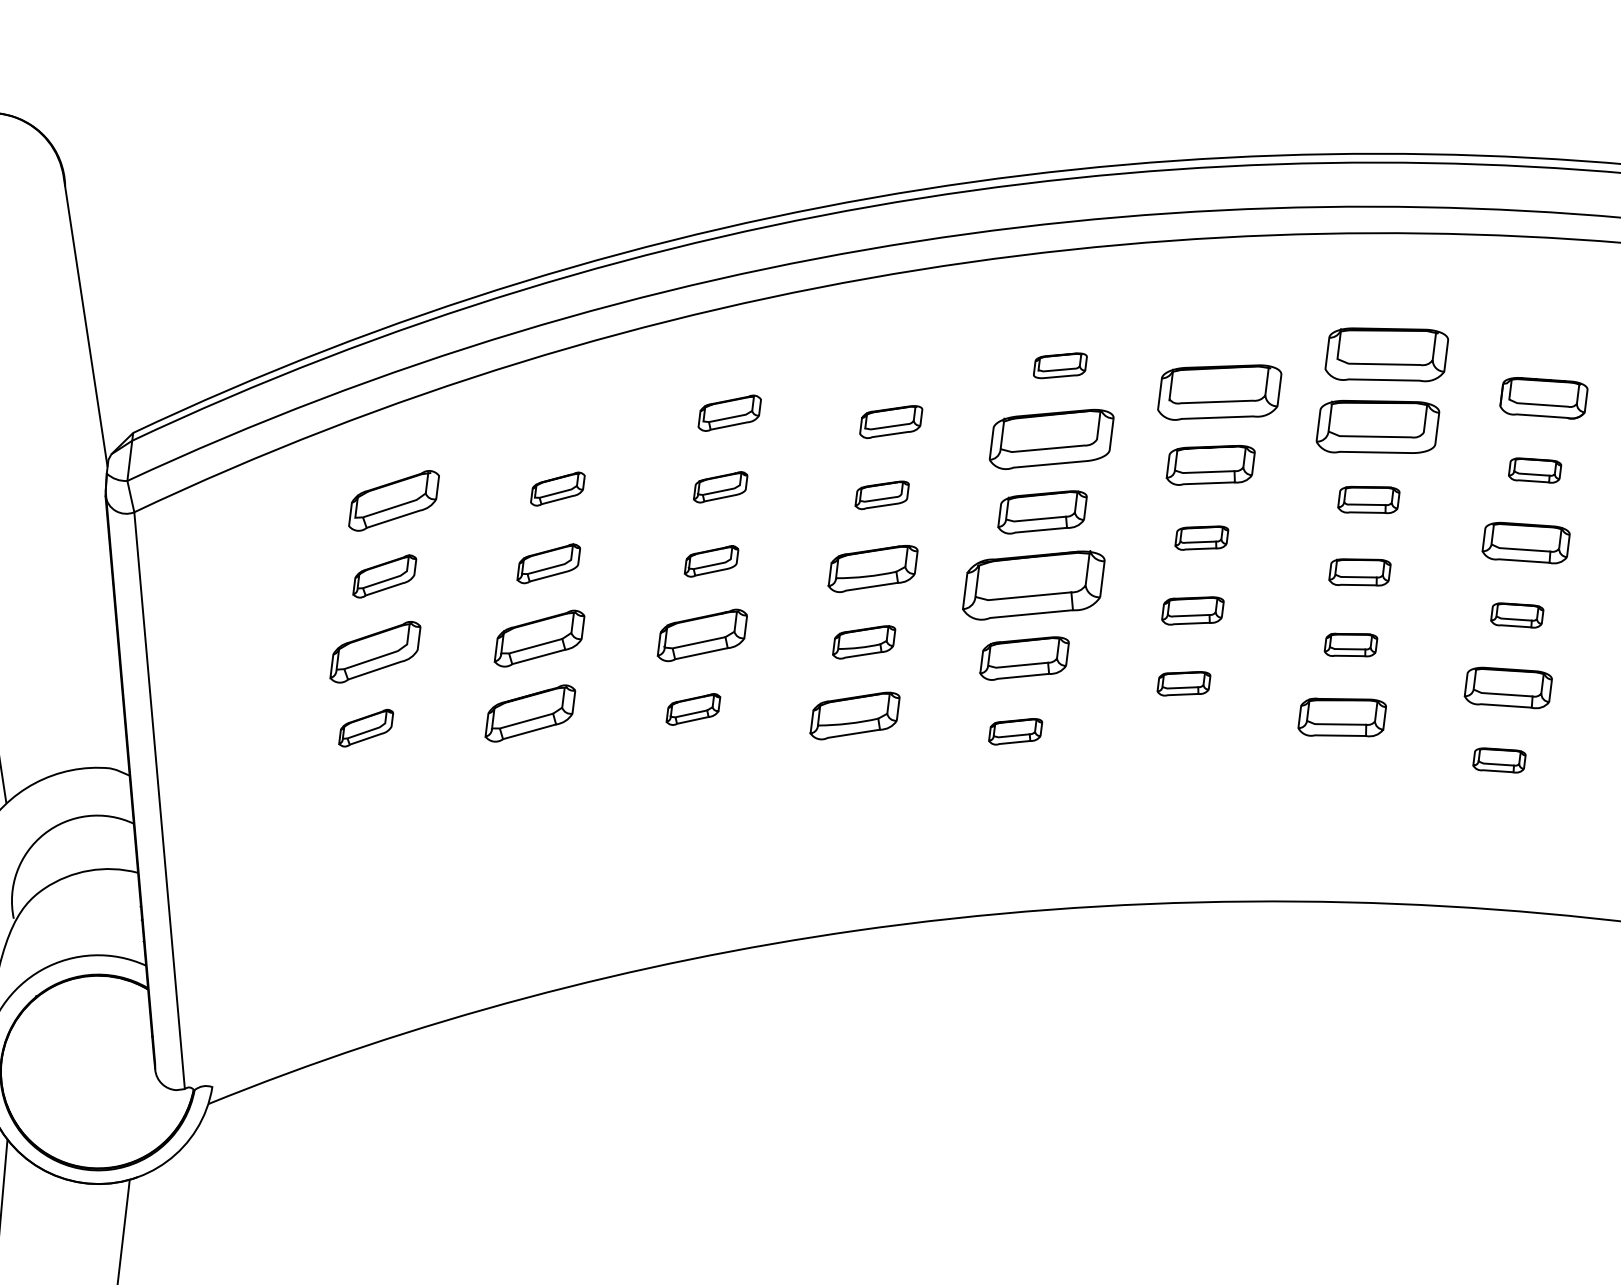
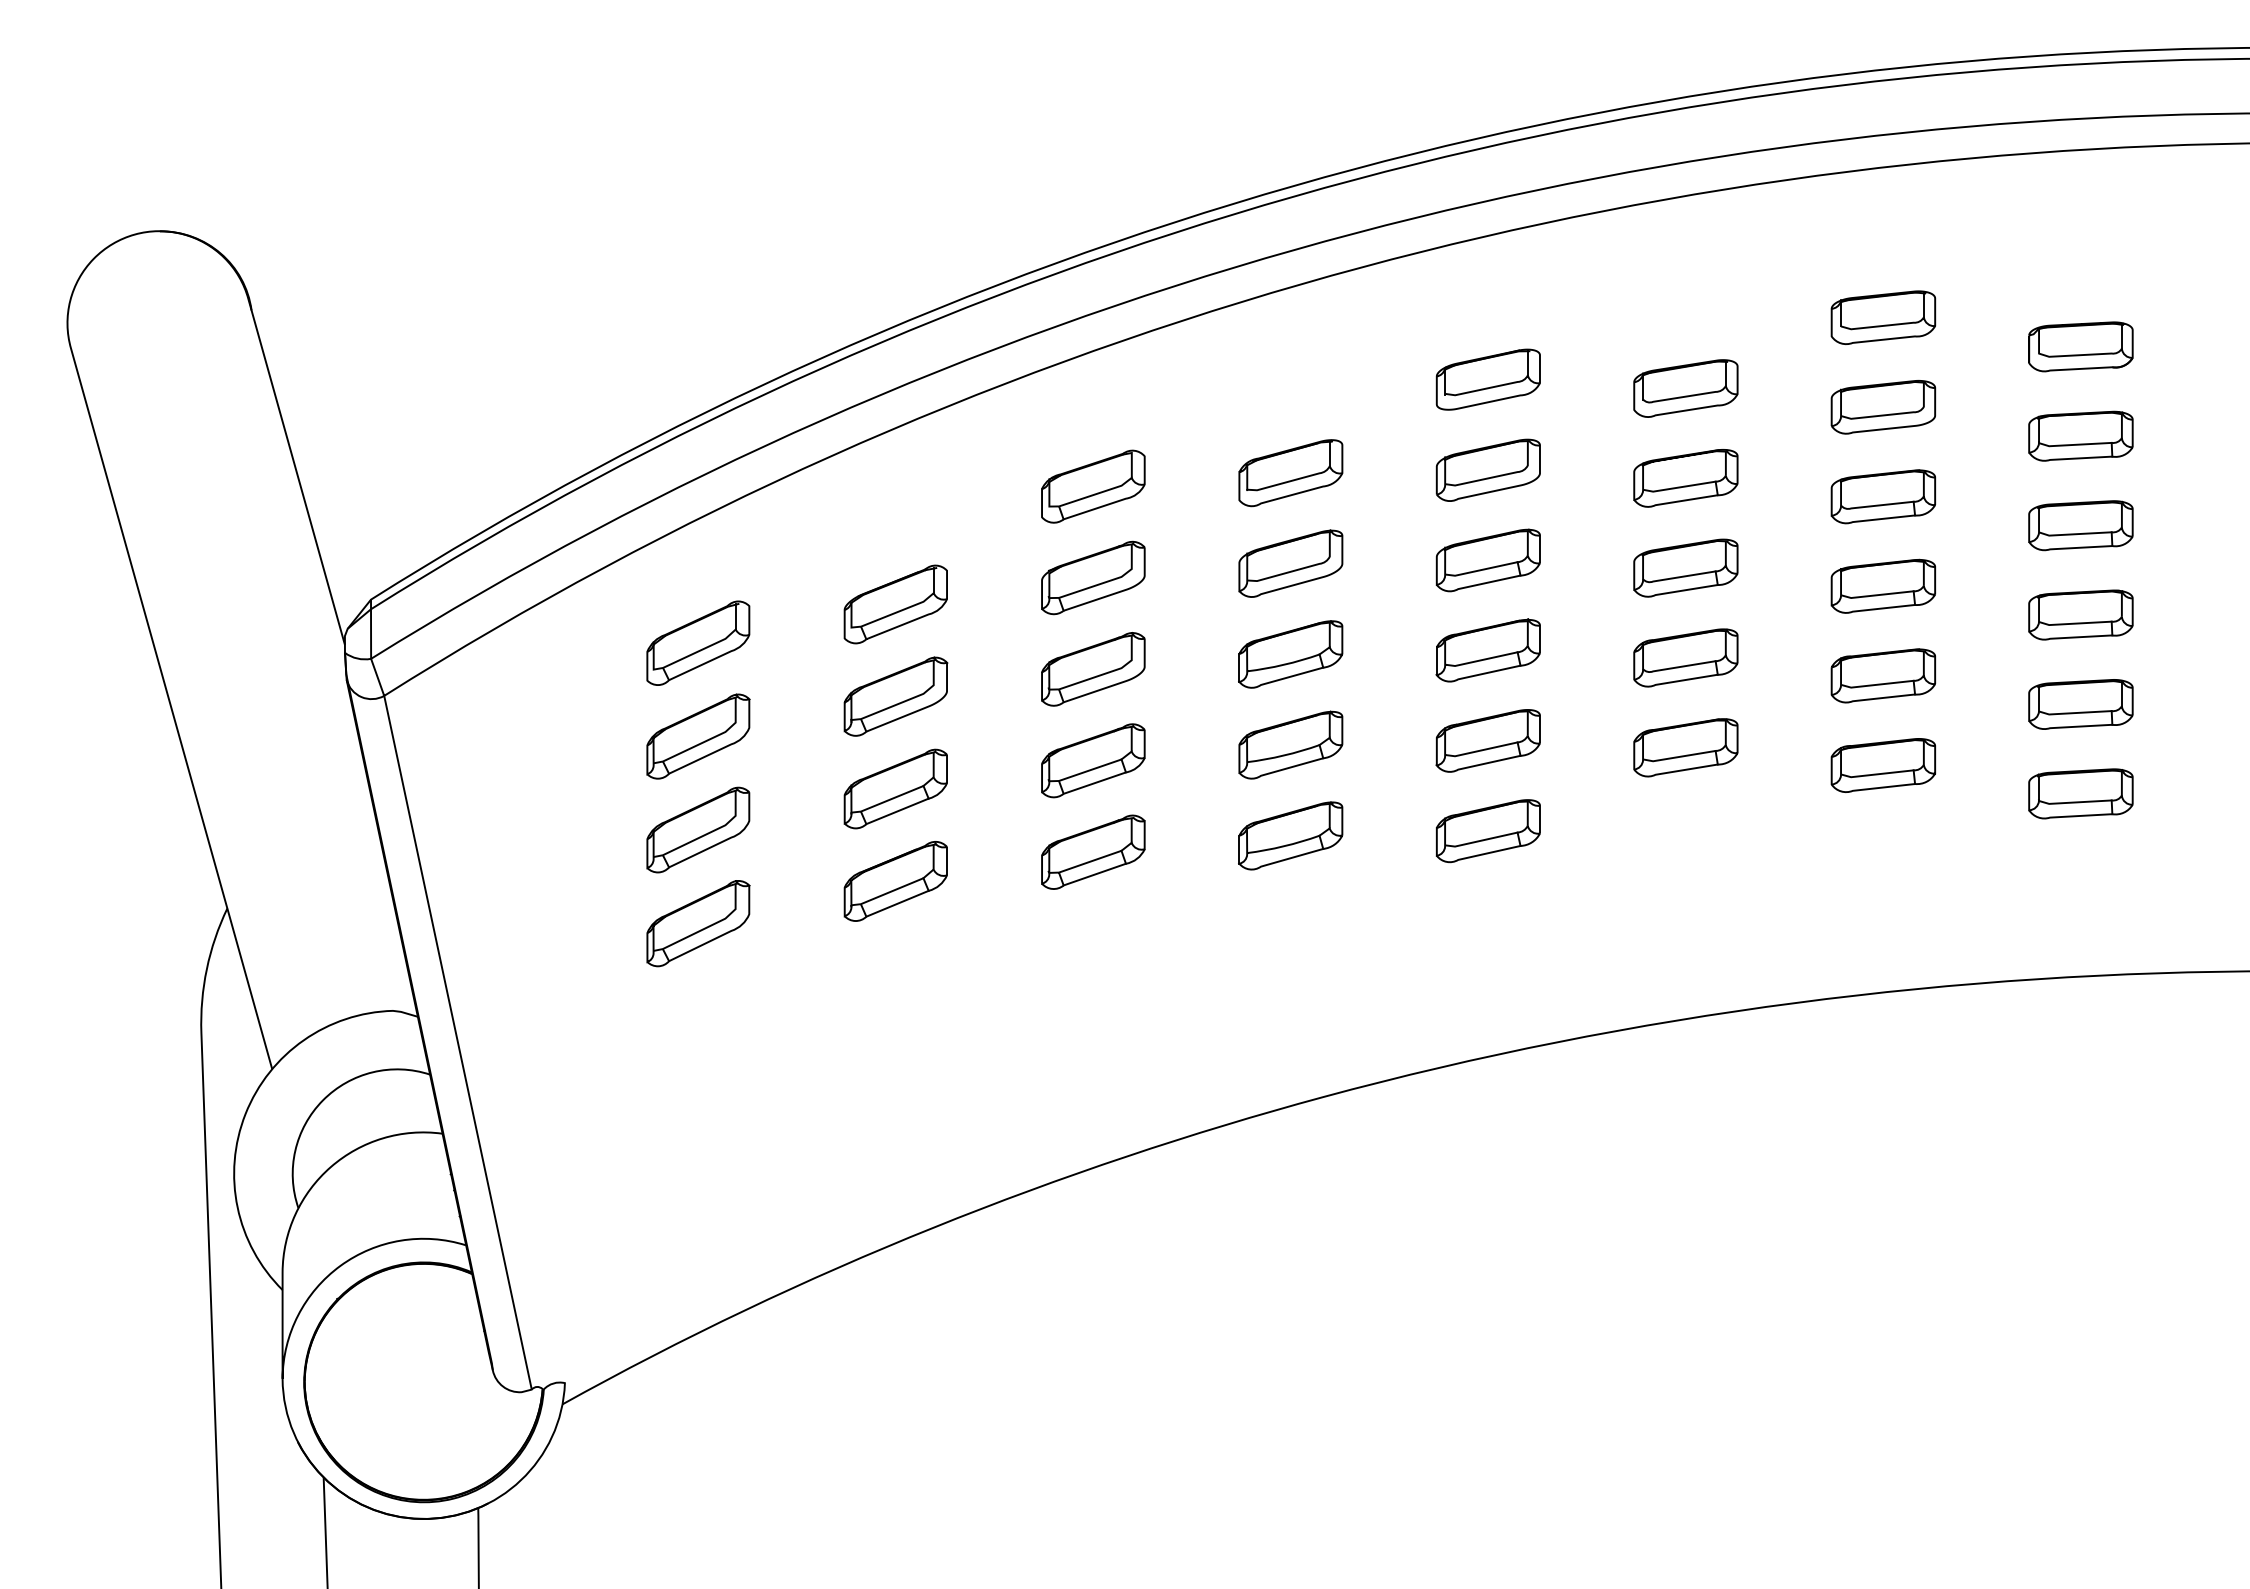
part: (1386, 354) -> (1883, 317), size x0.71
part: (1059, 365) -> (1487, 379), size x1.67
part: (1219, 392) -> (1685, 388), size x0.71
part: (729, 413) -> (1093, 486), size x1.43
part: (890, 422) -> (1290, 473), size x1.43
part: (1377, 427) -> (1883, 407), size x0.71
part: (1050, 438) -> (1487, 469), size x0.71
part: (1534, 470) -> (2080, 435), size x1.67
part: (720, 486) -> (1093, 577), size x1.67
part: (557, 489) -> (895, 604), size x1.67
part: (881, 495) -> (1290, 563), size x1.67
part: (1368, 499) -> (1882, 496), size x1.43
part: (1201, 537) -> (1685, 567), size x1.67
part: (711, 561) -> (1093, 669), size x1.67
part: (548, 563) -> (895, 696), size x1.43
part: (1359, 571) -> (1882, 585), size x1.43
part: (384, 576) -> (698, 736), size x1.43
part: (1032, 585) -> (1487, 650), size x0.62
part: (1192, 610) -> (1685, 657), size x1.43
part: (1516, 615) -> (2080, 614), size x1.67
part: (863, 641) -> (1290, 744), size x1.43
part: (1350, 644) -> (1882, 675), size x1.67
part: (1183, 683) -> (1685, 747), size x1.67
part: (693, 708) -> (1093, 851), size x1.67
part: (366, 727) -> (698, 923), size x1.67
part: (1015, 732) -> (1488, 831), size x1.67
part: (1499, 760) -> (2080, 793), size x1.67

